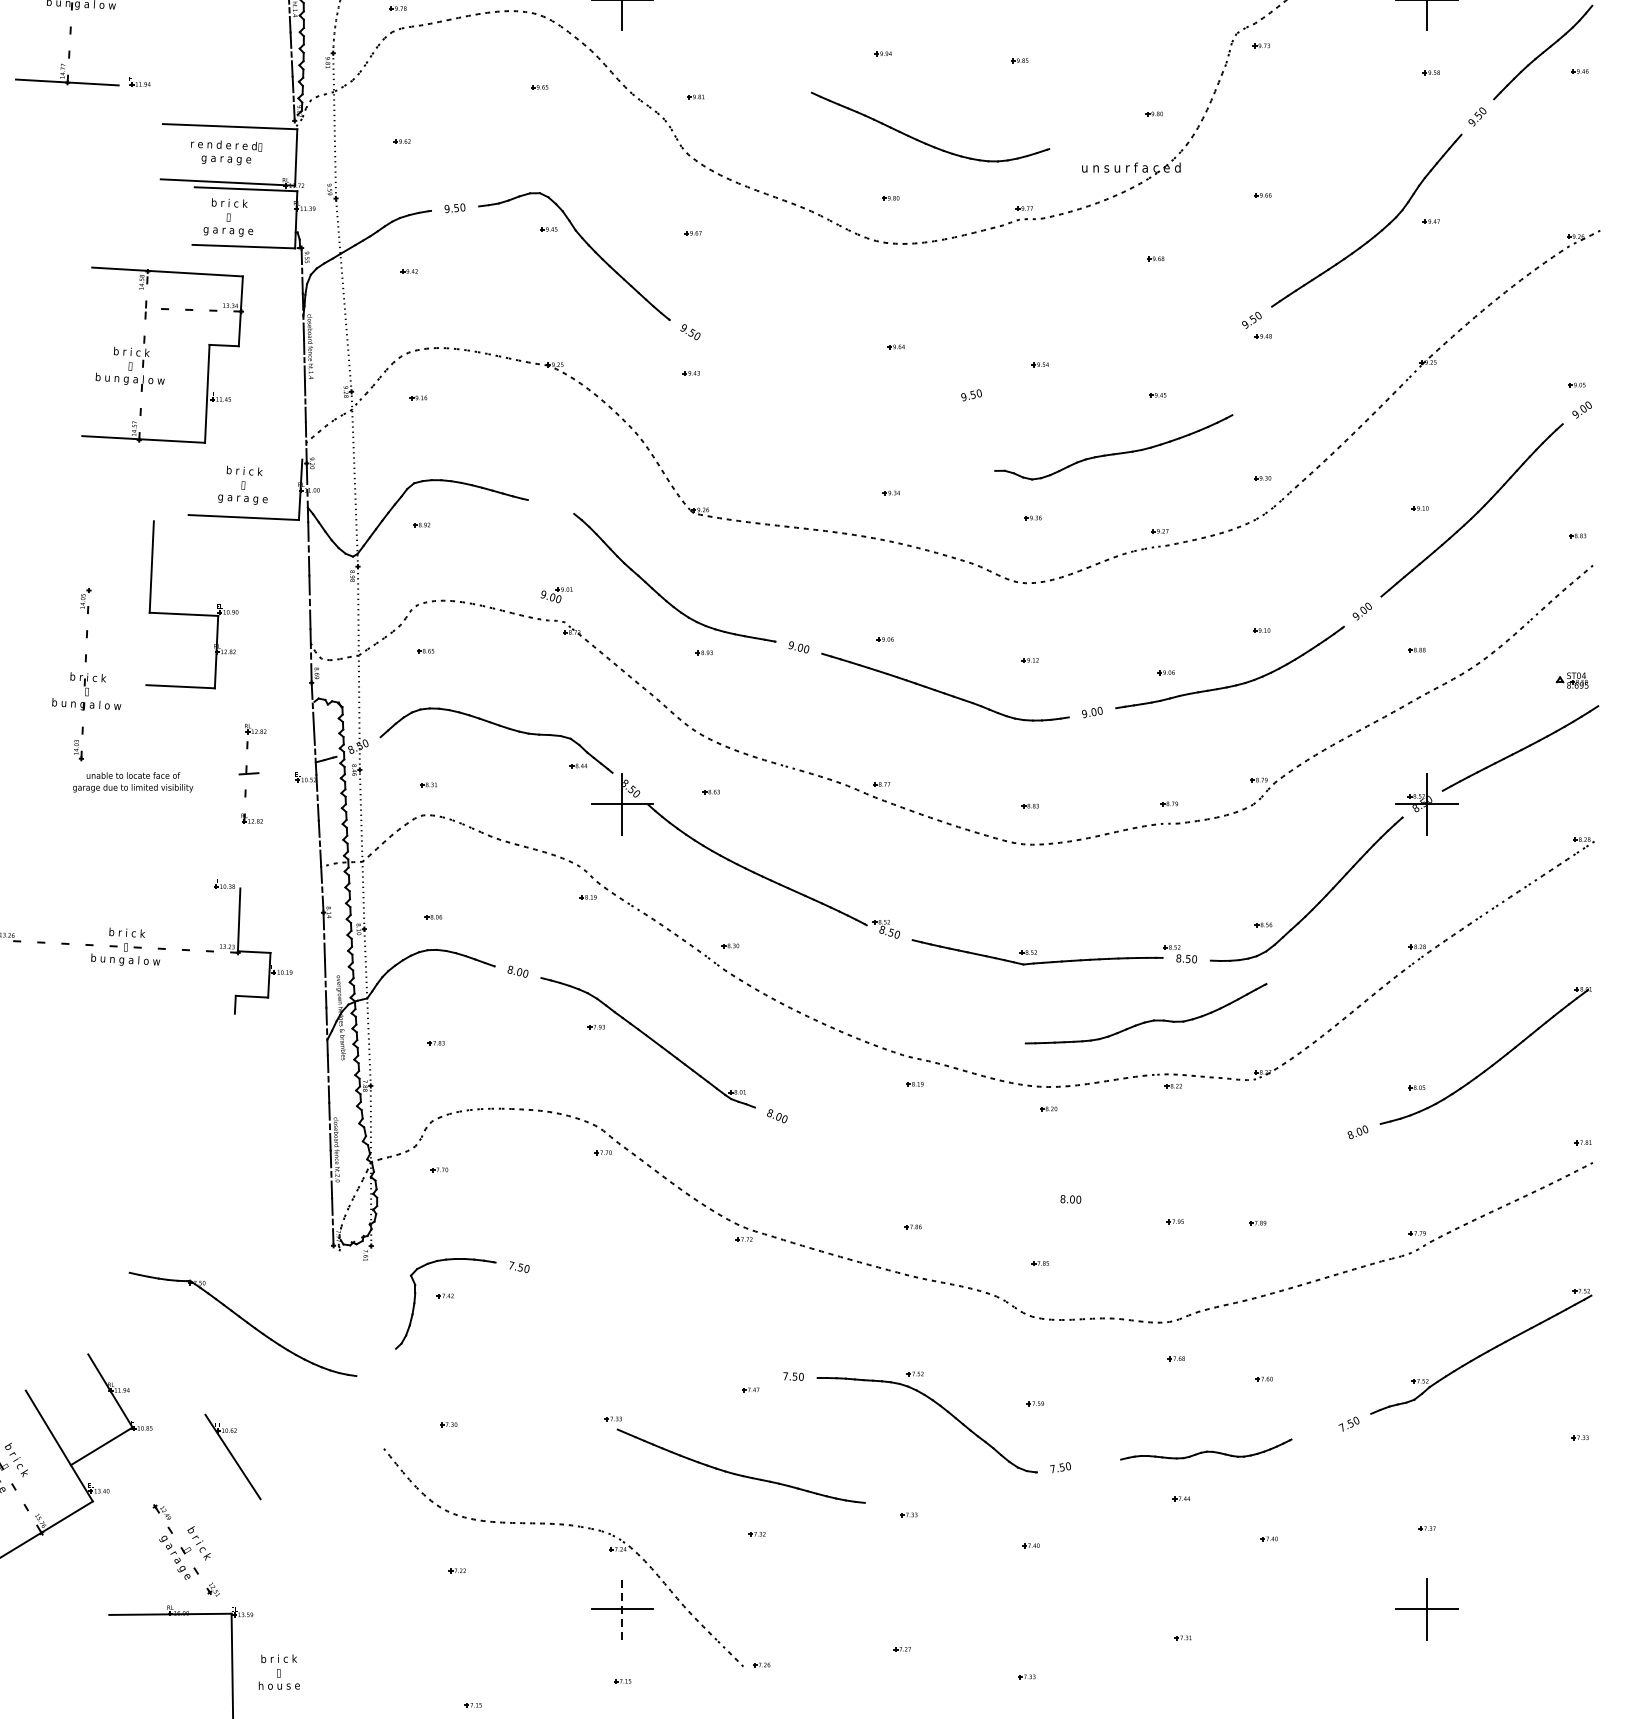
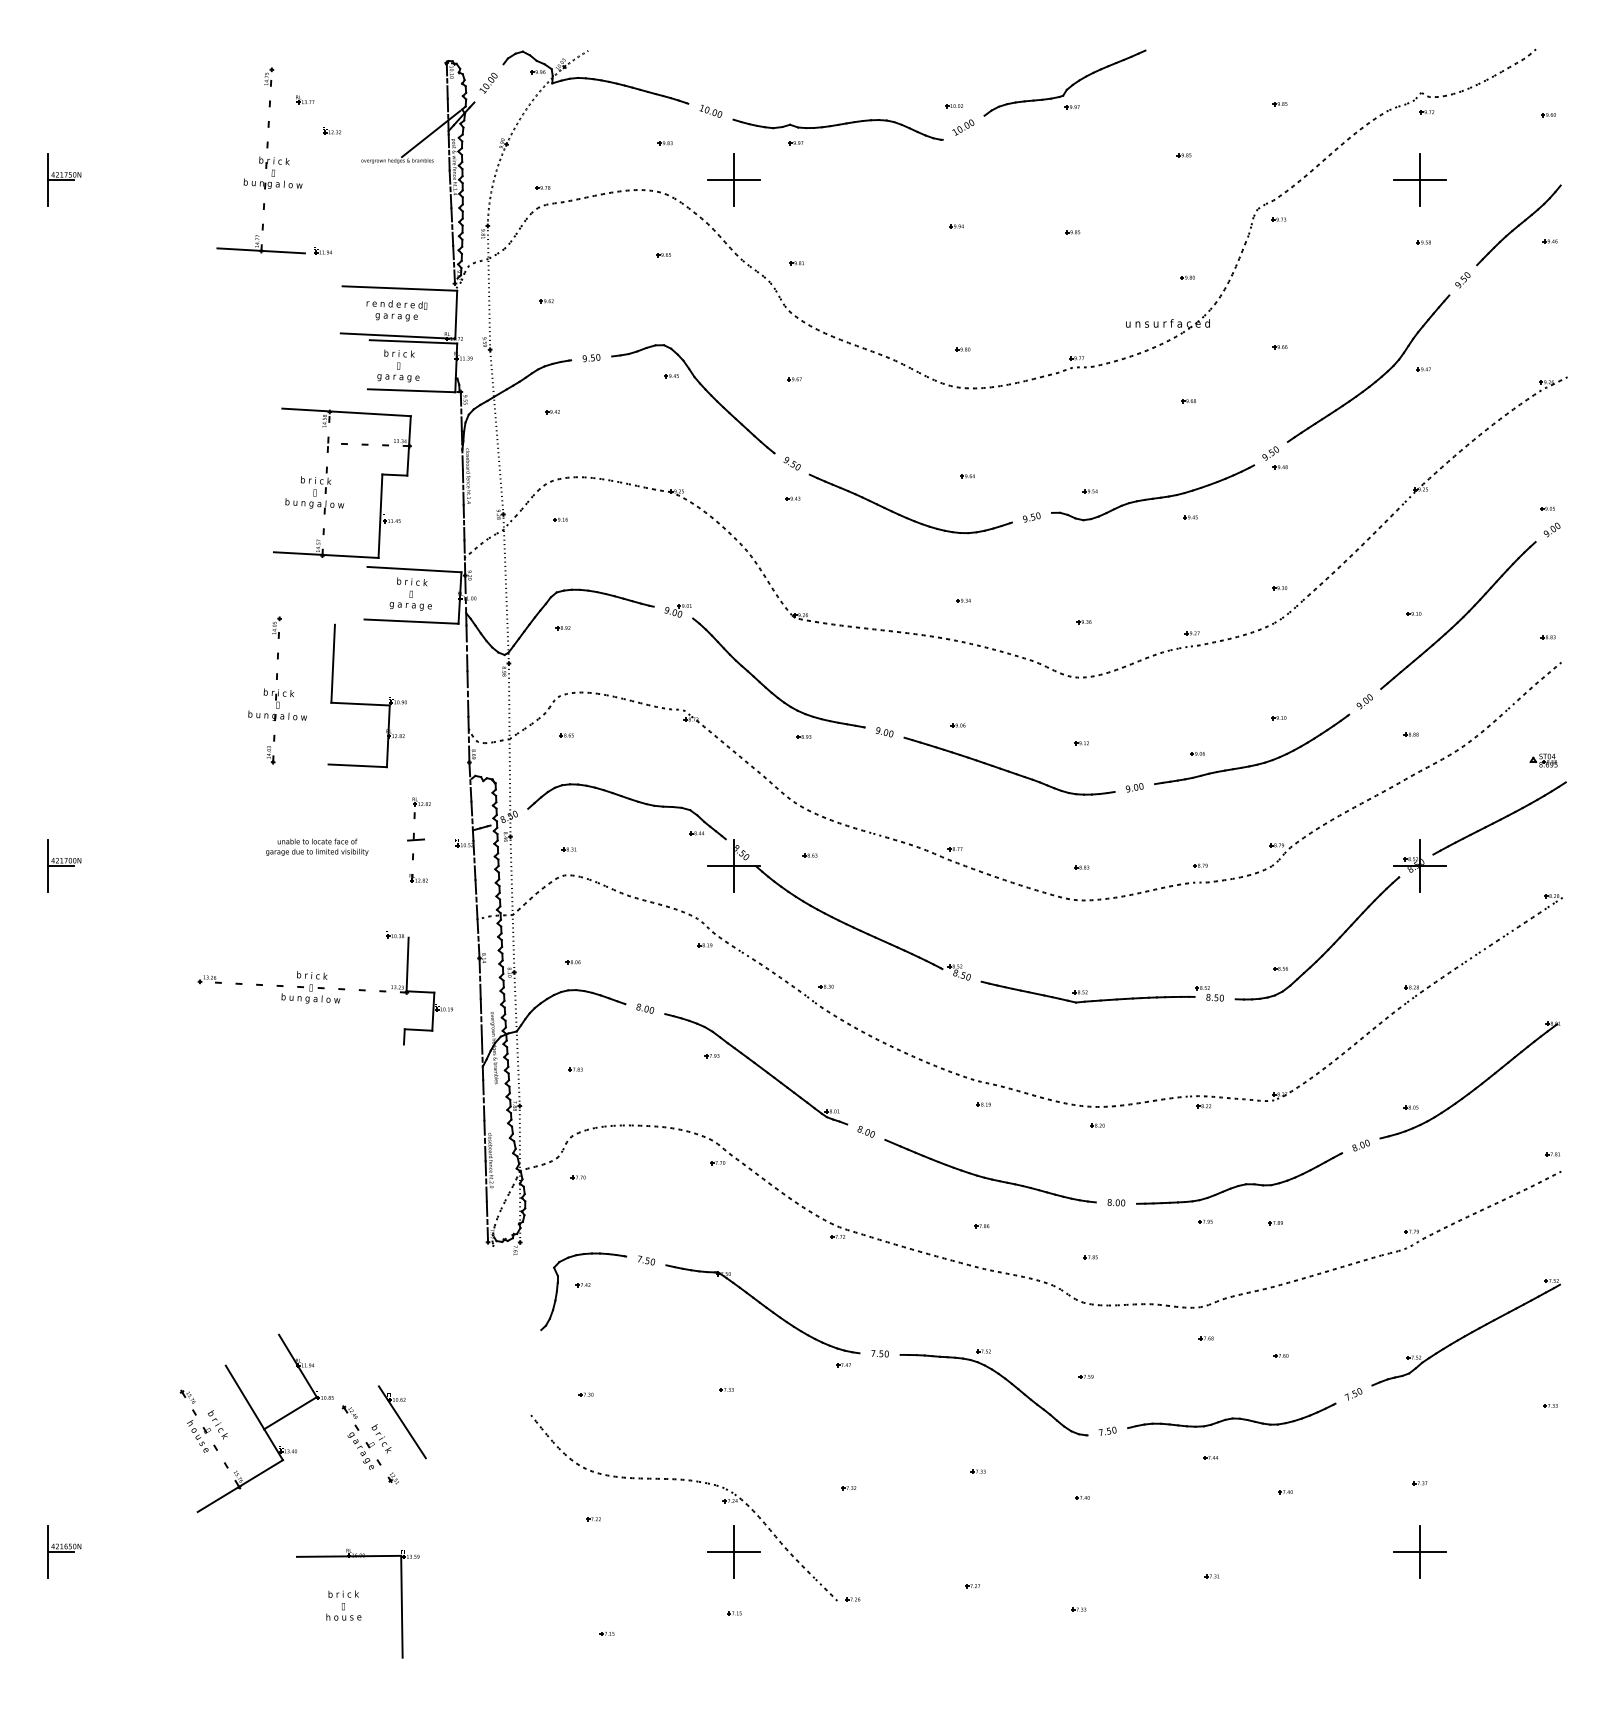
part: (925, 141) -> (906, 516), moved
part: (1114, 446) -> (1153, 492), moved
line: (247, 456) -> (414, 569), added
part: (555, 594) -> (677, 610), moved
part: (86, 674) -> (277, 690), moved
part: (1146, 1013) -> (1239, 1178), moved
part: (242, 1324) -> (762, 1309), moved
part: (1205, 1449) -> (1231, 1415), size x1.43
part: (738, 1473) -> (988, 1177), moved
part: (185, 1549) -> (369, 1444), moved
line: (622, 1608) -> (734, 1551), dashed -> solid
text: (278, 1672) -> (343, 1605), moved

